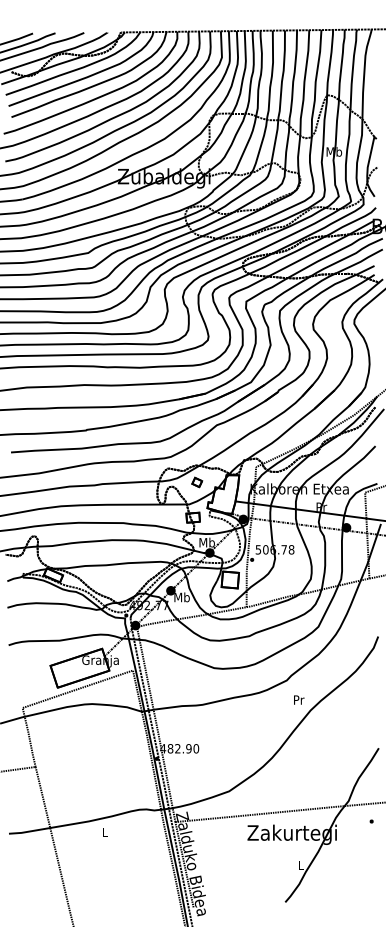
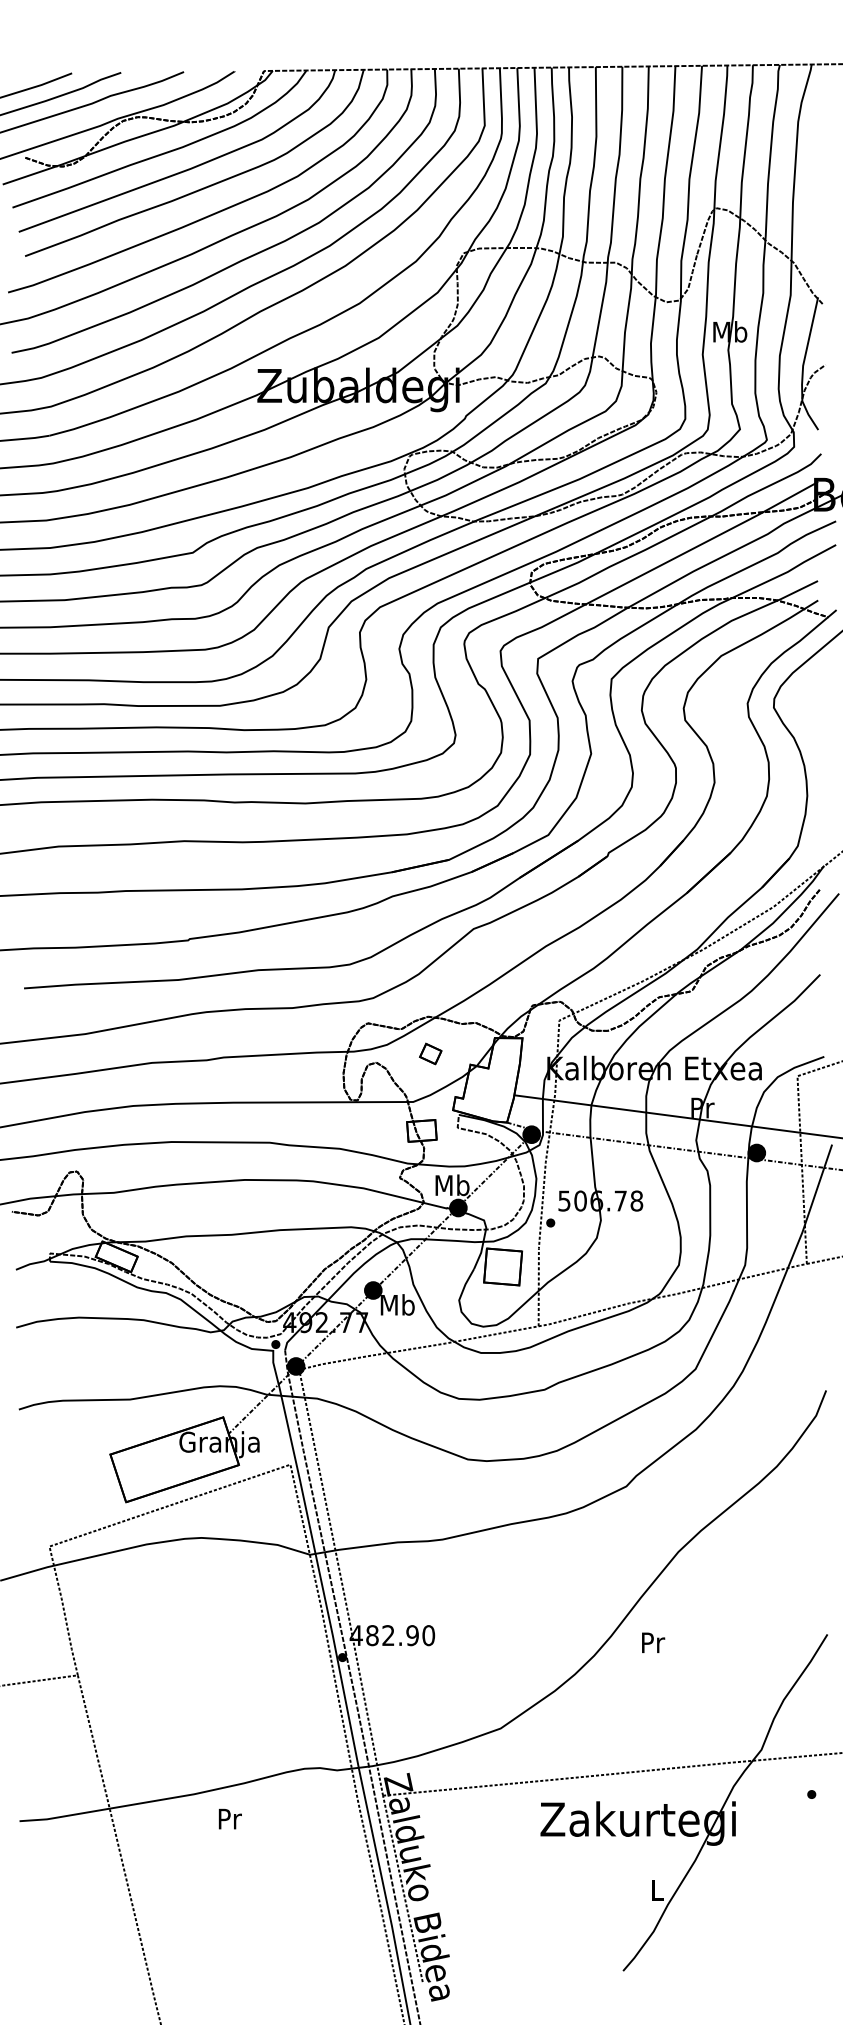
text: (299, 699) -> (654, 1641), moved
text: (105, 832) -> (230, 1818), L -> Pr

